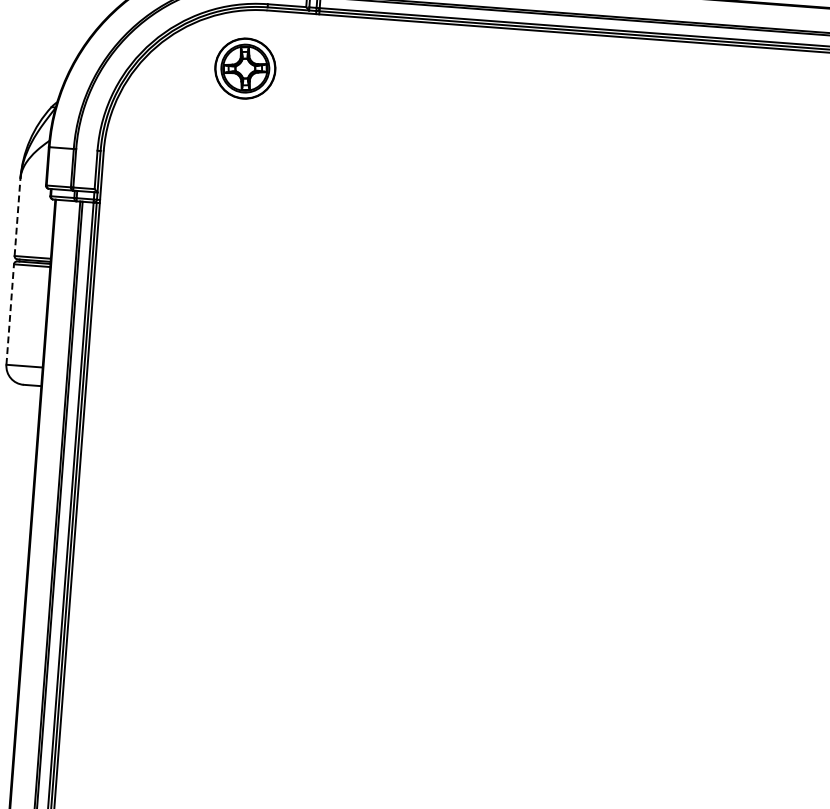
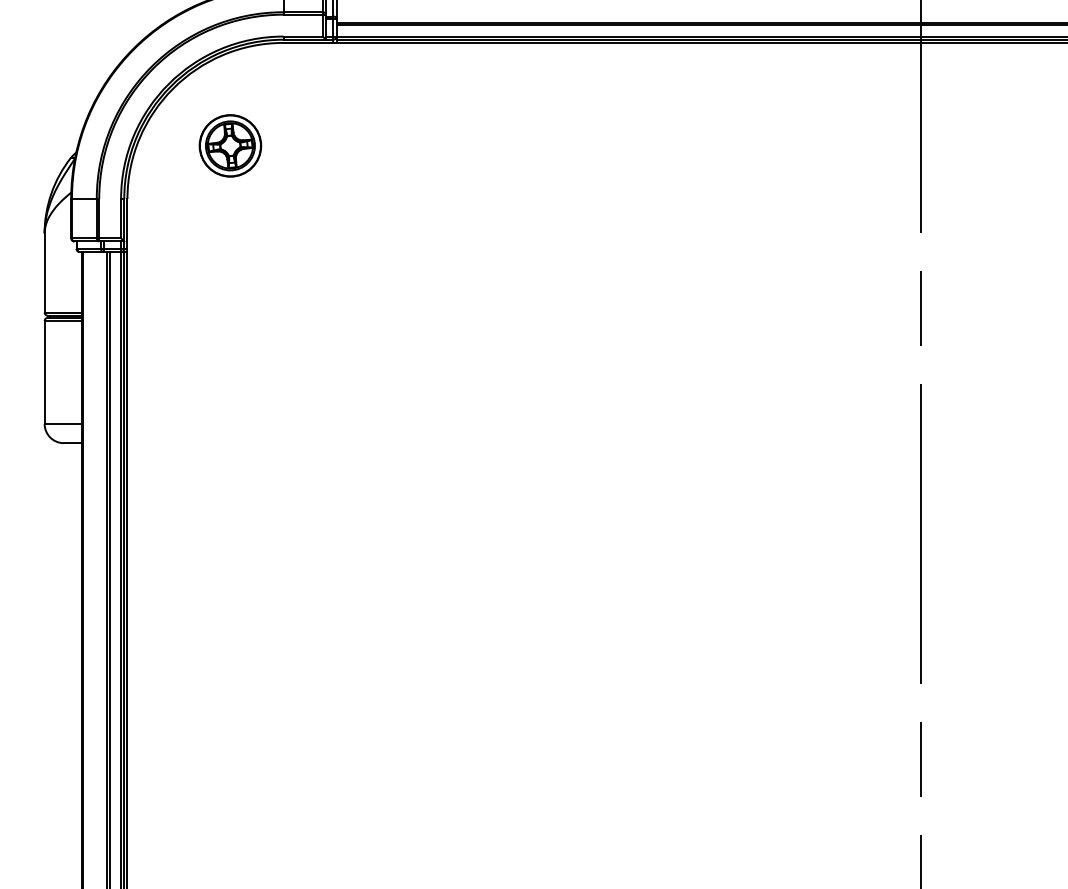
part: (245, 68) -> (230, 145), moved
line: (17, 217) -> (44, 273), dashed -> solid
line: (10, 314) -> (44, 372), dashed -> solid

